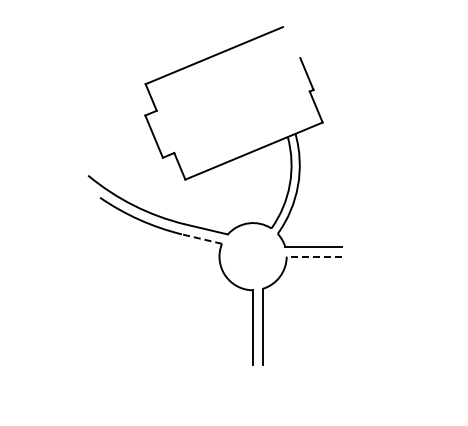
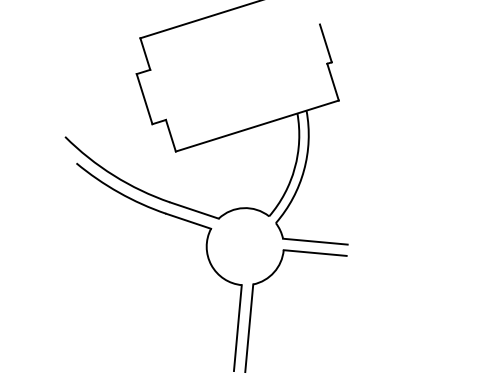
line: (201, 239) -> (188, 221), dashed -> solid
line: (314, 256) -> (315, 252), dashed -> solid

